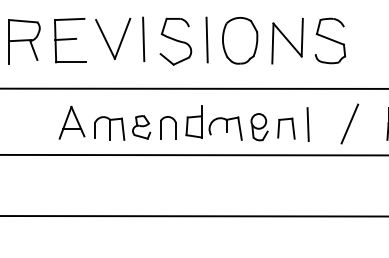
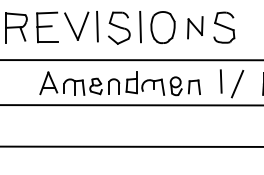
part: (287, 40) -> (195, 27), size x0.7
line: (307, 124) -> (220, 81), moved

